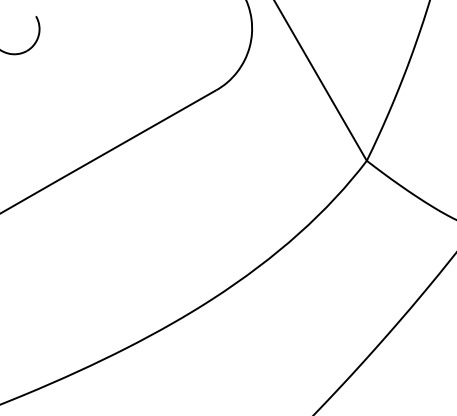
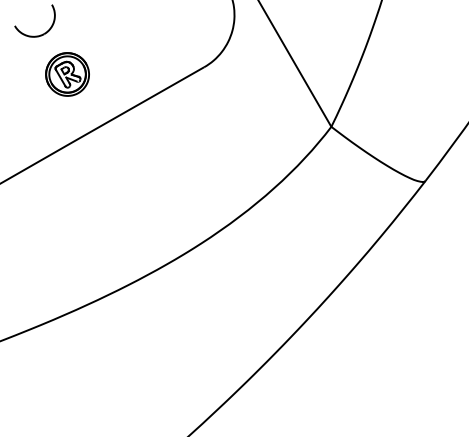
part: (54, 98) -> (67, 74), added

